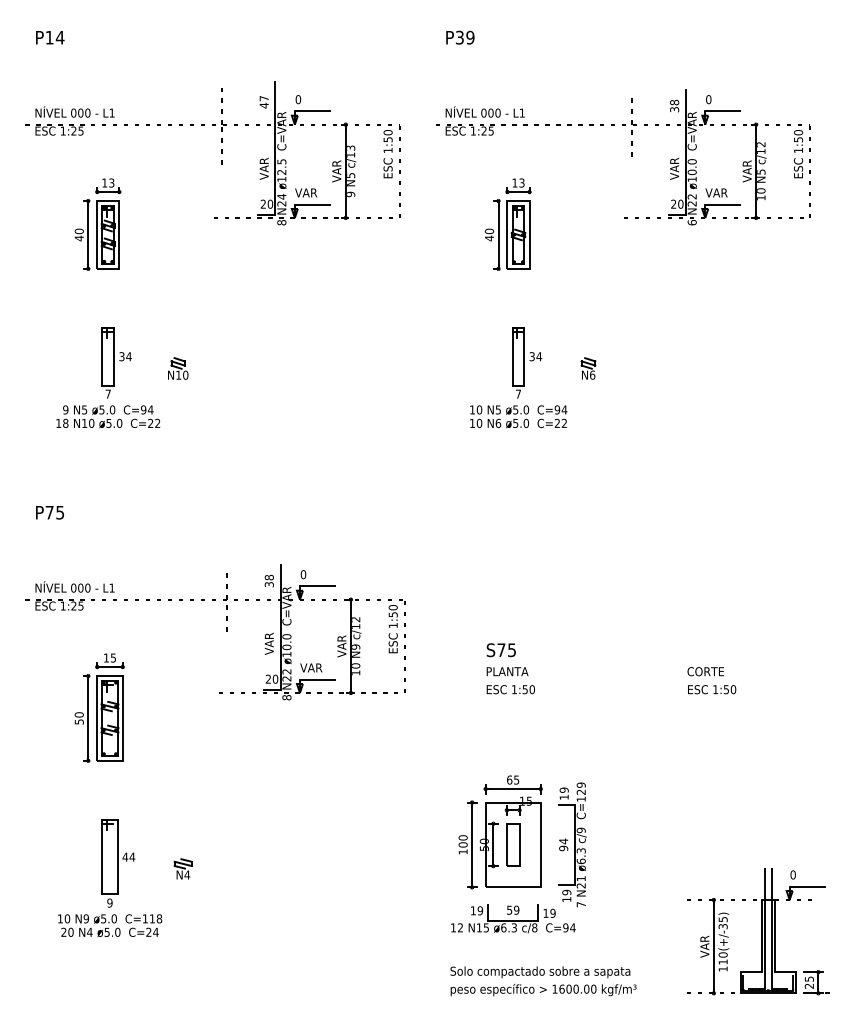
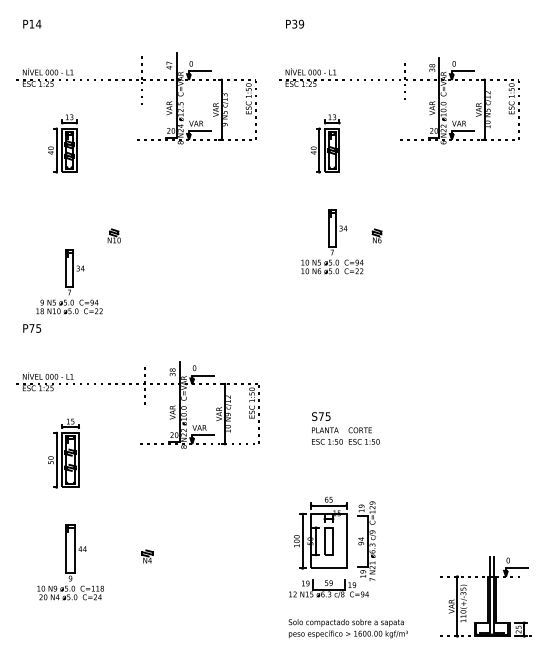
part: (108, 376) -> (69, 281), moved
text: (710, 679) -> (363, 435), moved
part: (183, 868) -> (147, 556), moved

